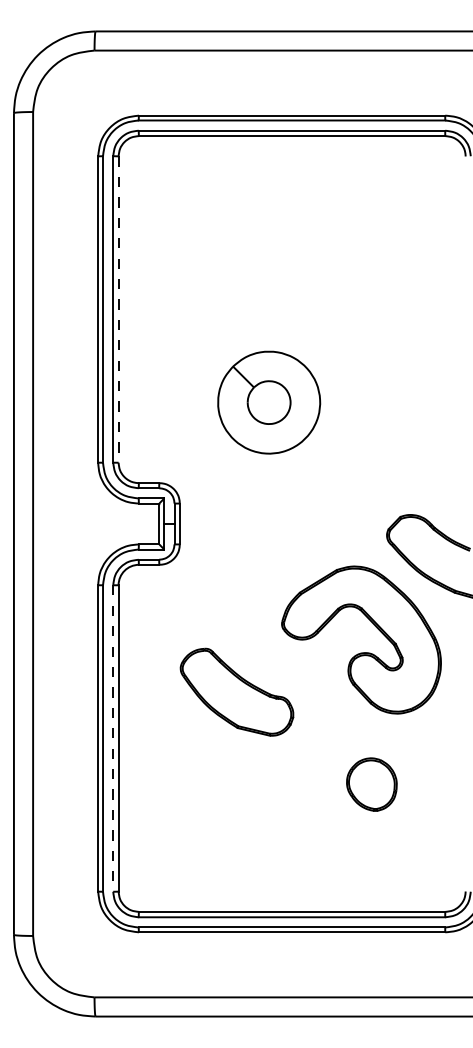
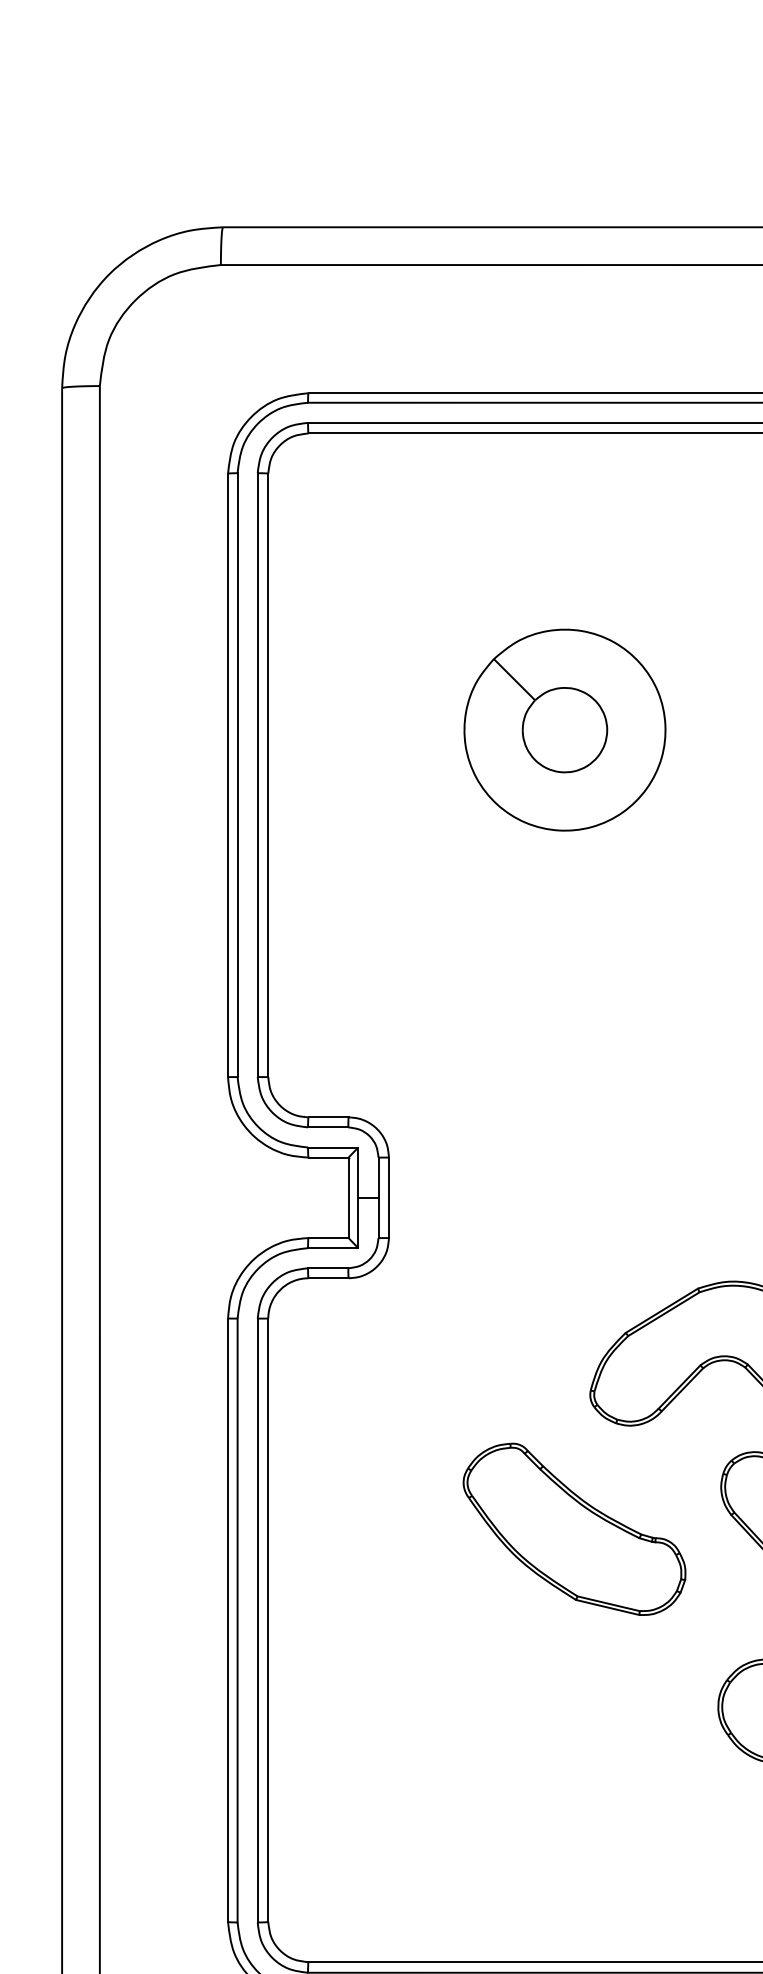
line: (118, 310) -> (268, 777), dashed -> solid
part: (269, 402) -> (565, 729), moved
part: (236, 691) -> (573, 1527), moved
line: (113, 739) -> (258, 1622), dashed -> solid

